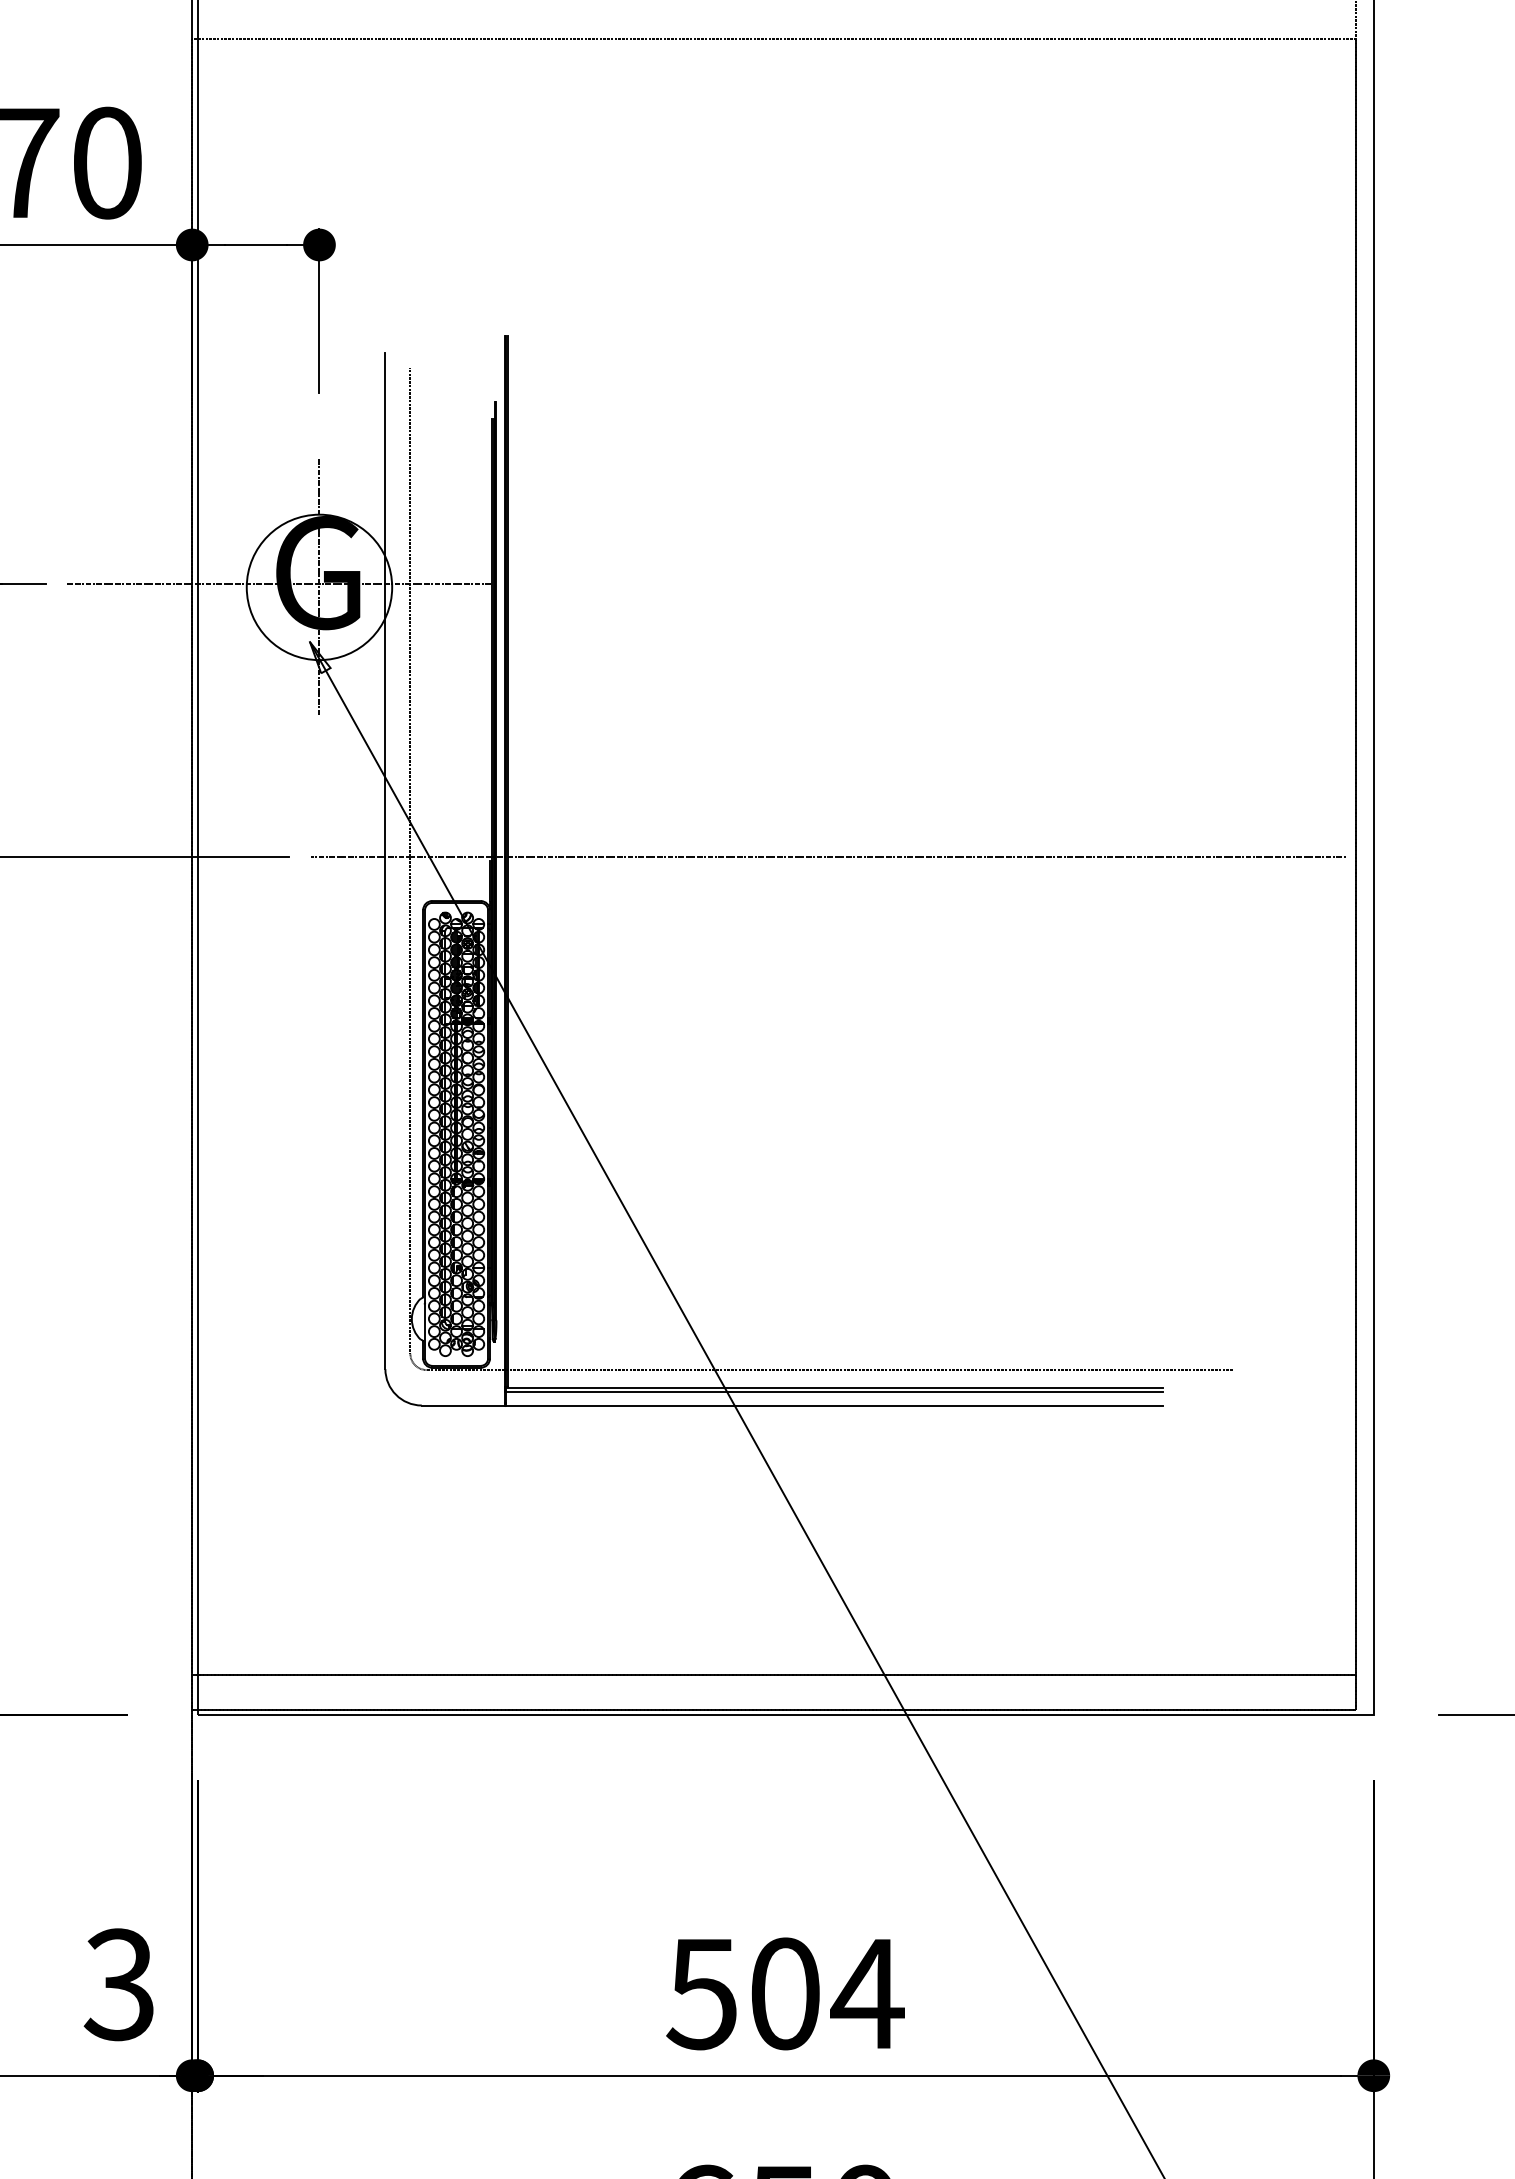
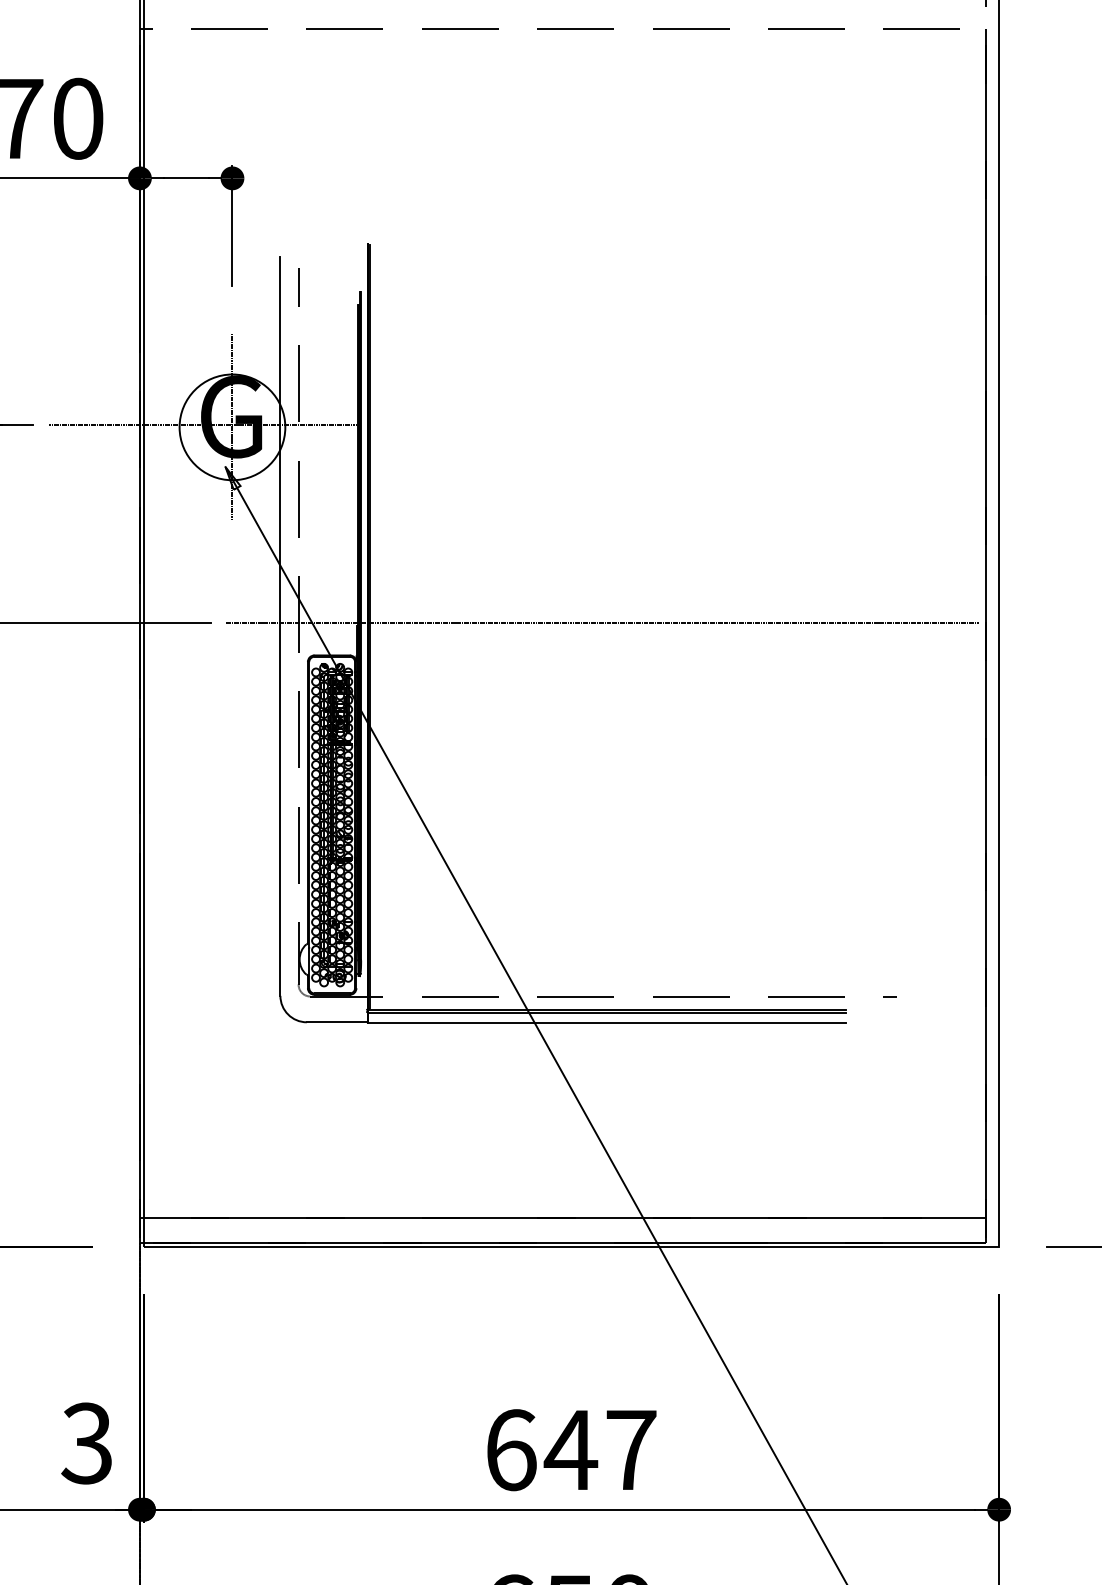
text: (785, 1993) -> (571, 1449), 504 -> 647

